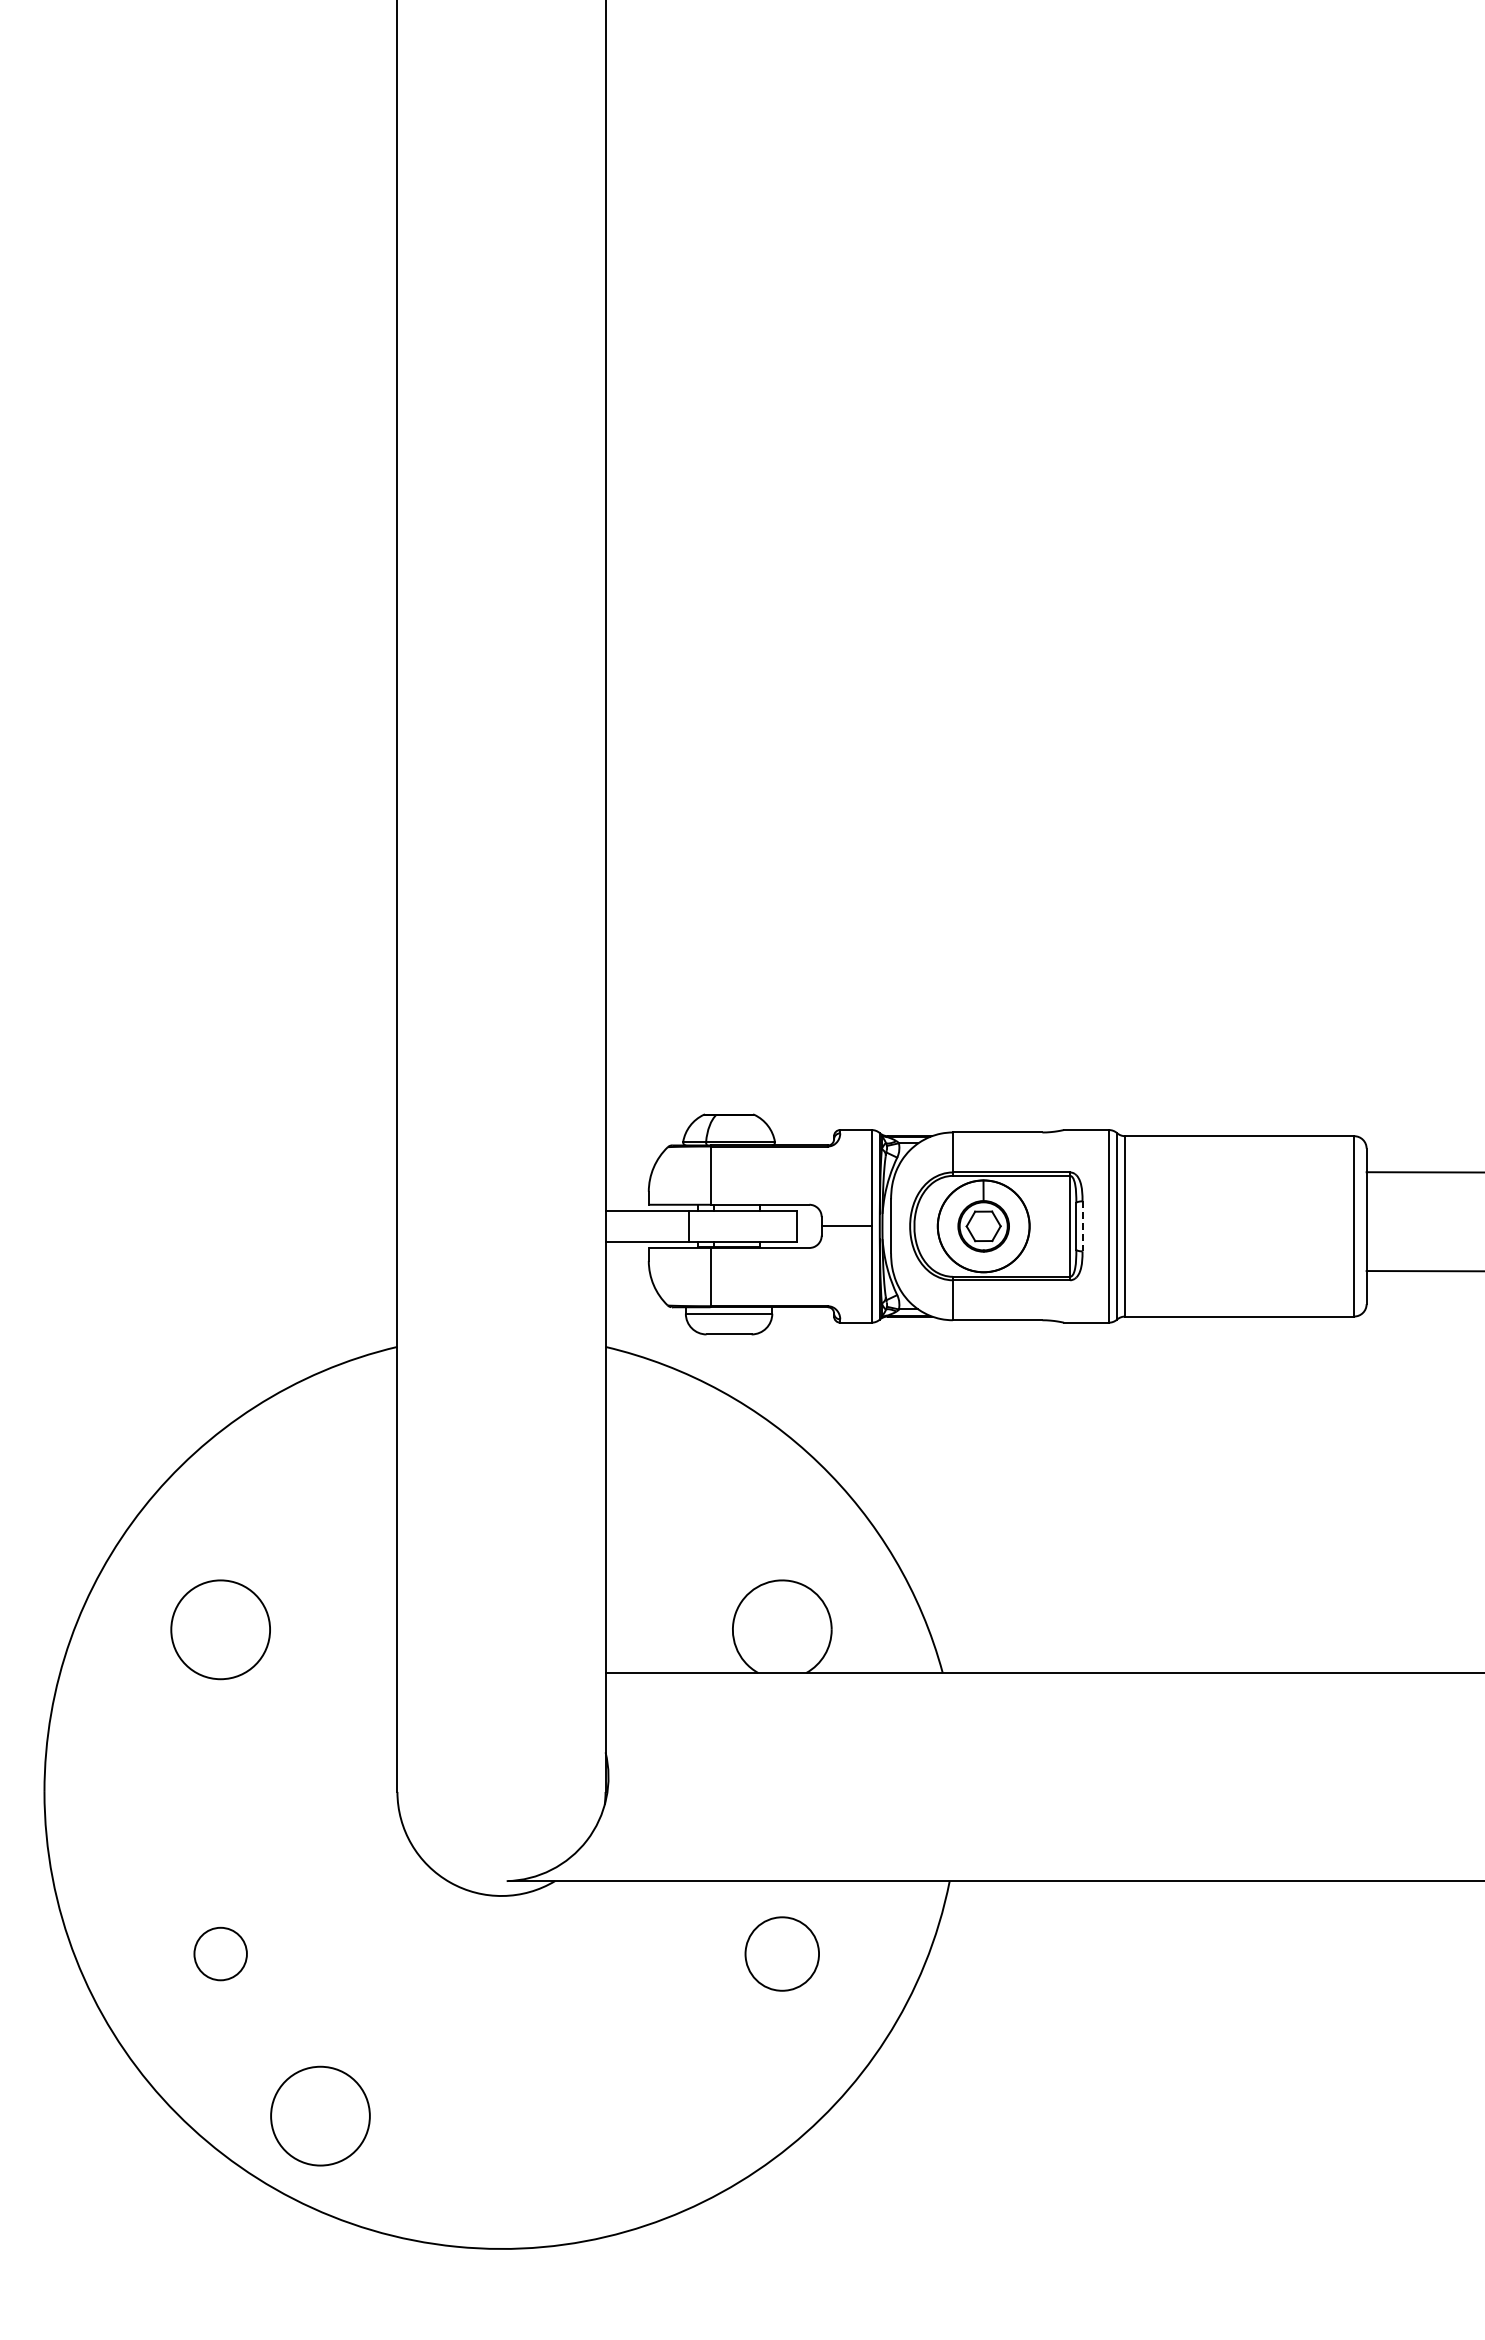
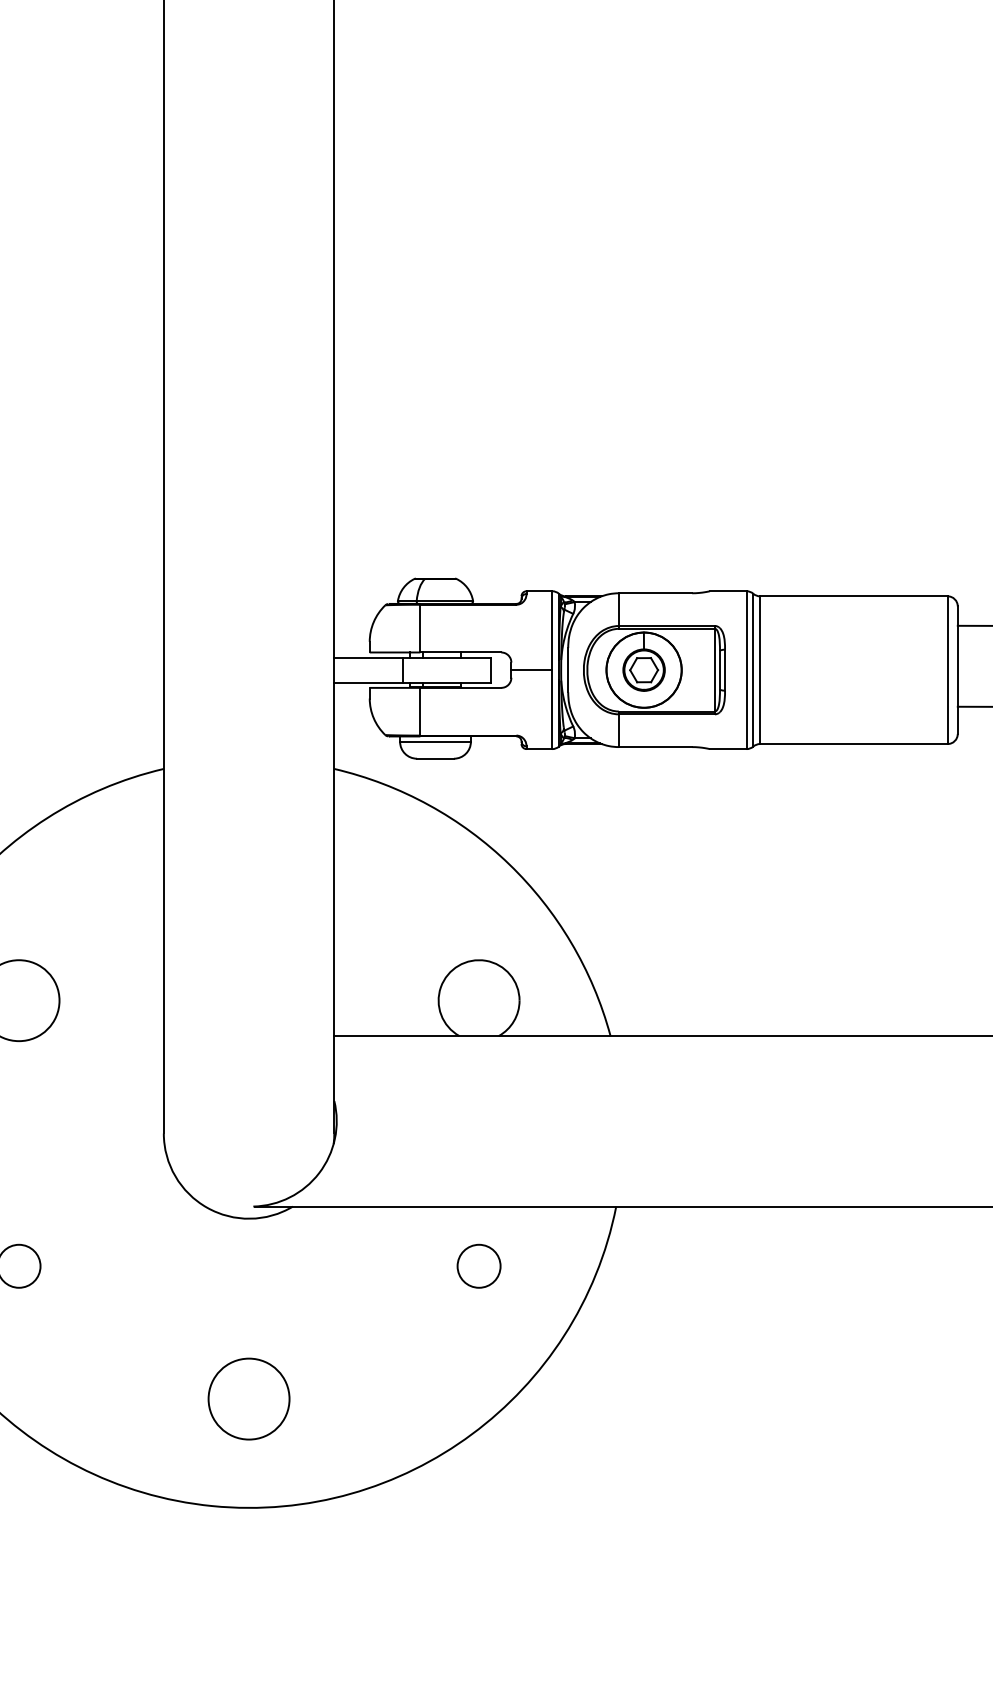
line: (1082, 1226) -> (725, 670), dashed -> solid
circle: (782, 1953) -> (479, 1265), size x0.71
circle: (320, 2115) -> (249, 1398), moved

